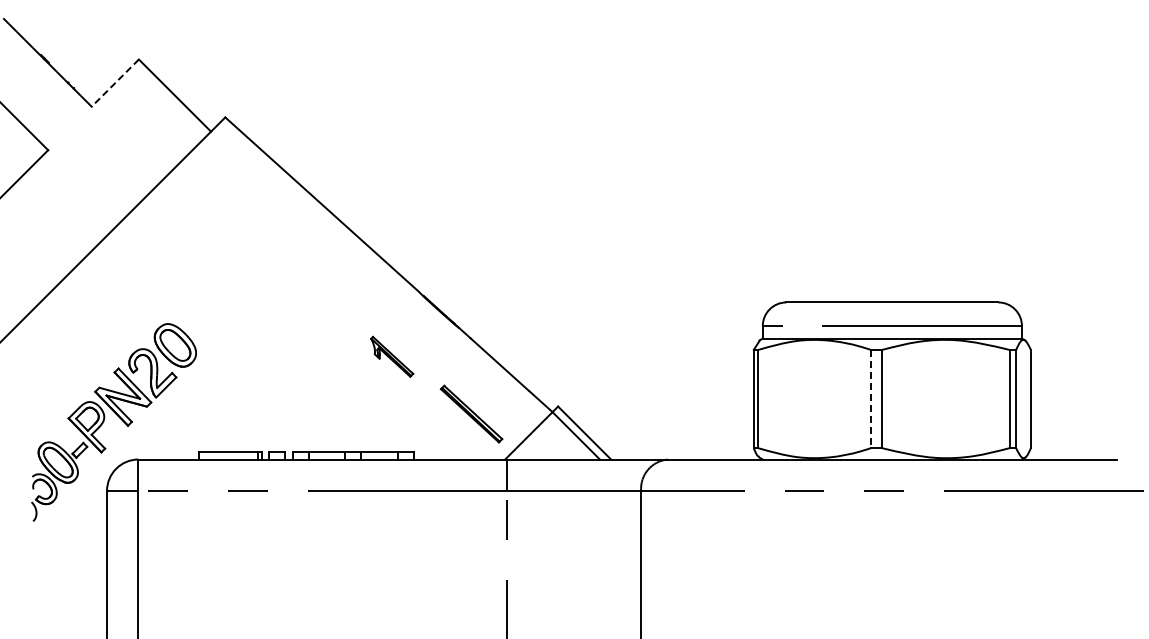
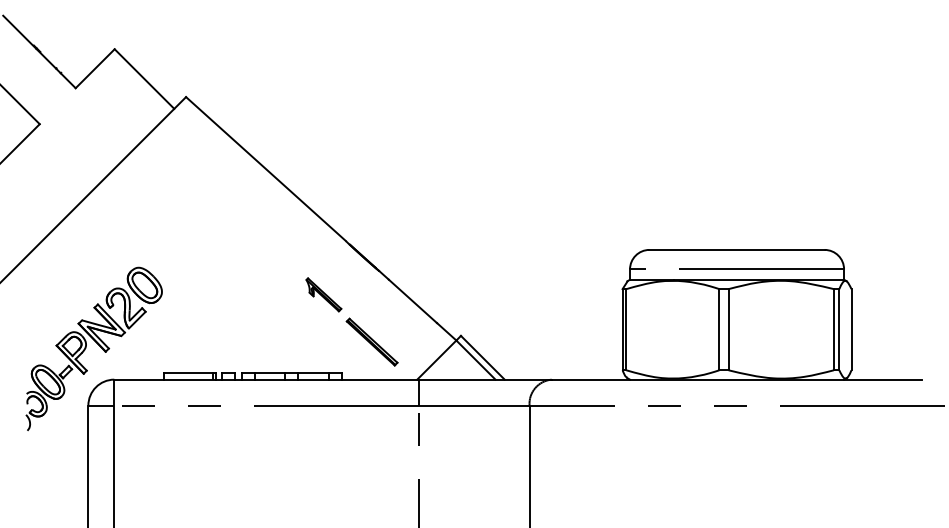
line: (114, 83) -> (94, 69), dashed -> solid
line: (870, 399) -> (718, 330), dashed -> solid
part: (471, 413) -> (372, 341), moved

